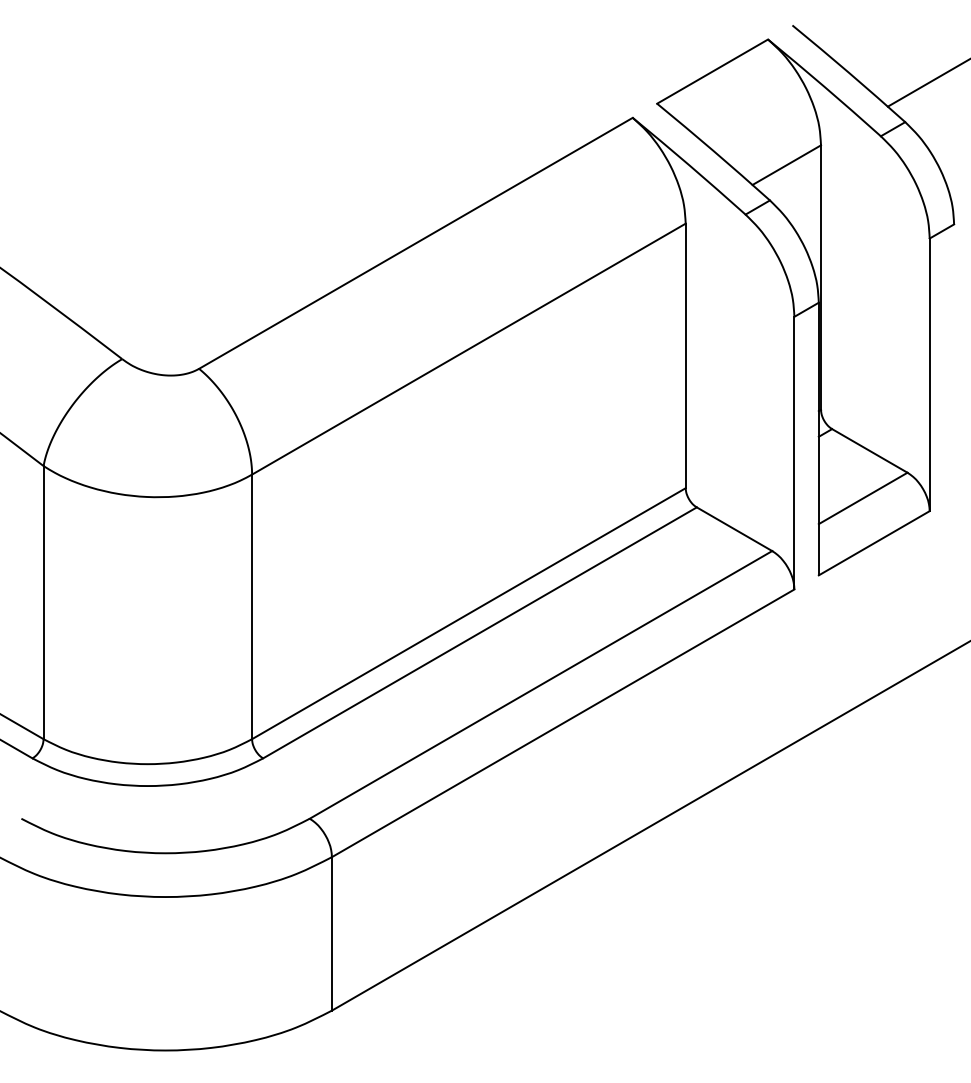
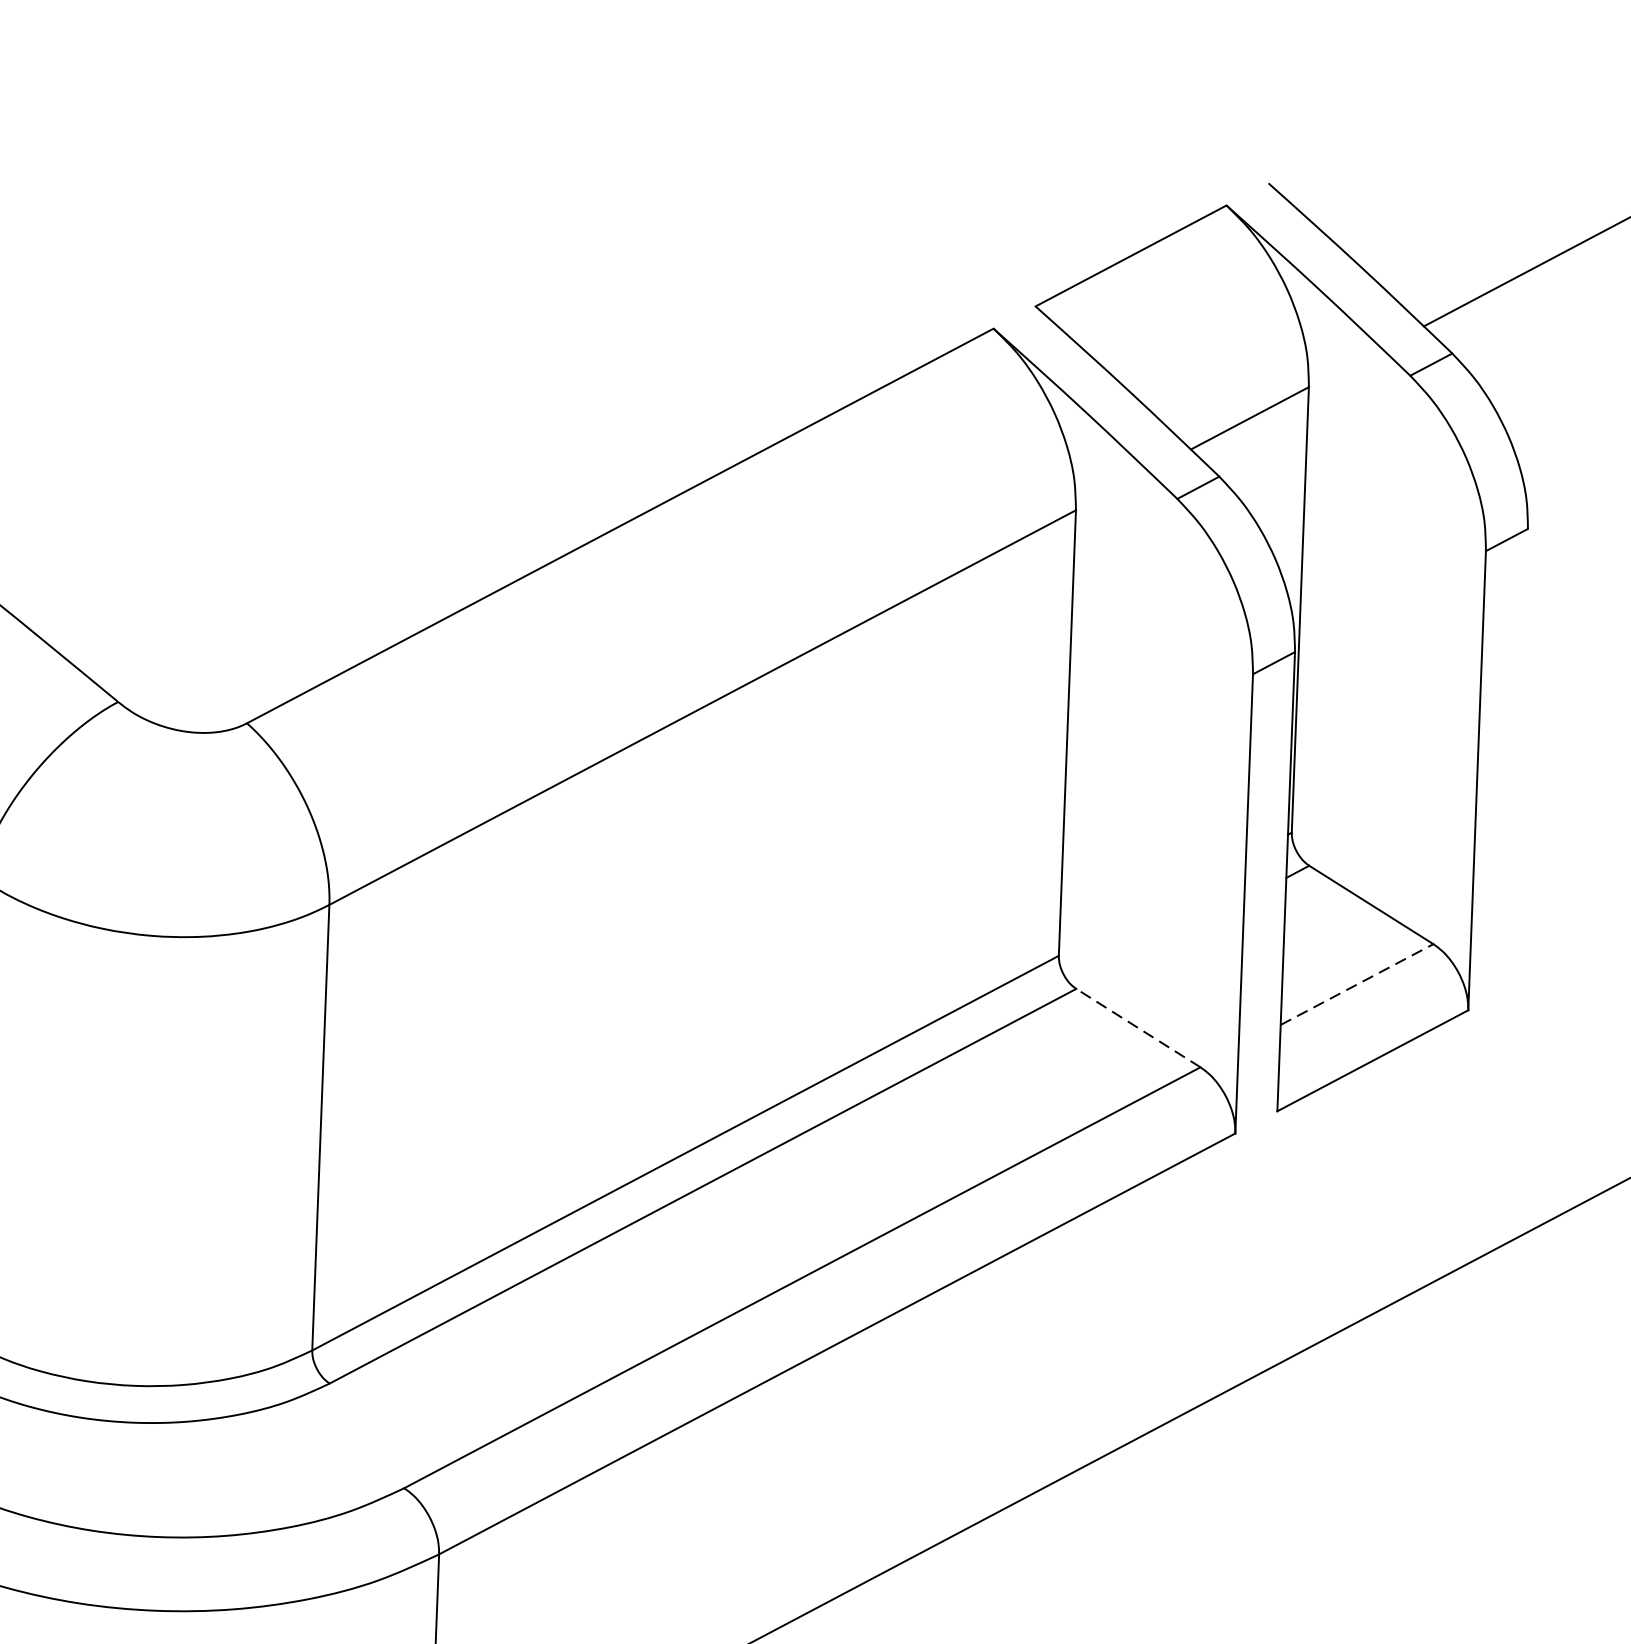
line: (863, 498) -> (1357, 984), solid -> dashed
line: (734, 529) -> (1138, 1028), solid -> dashed

